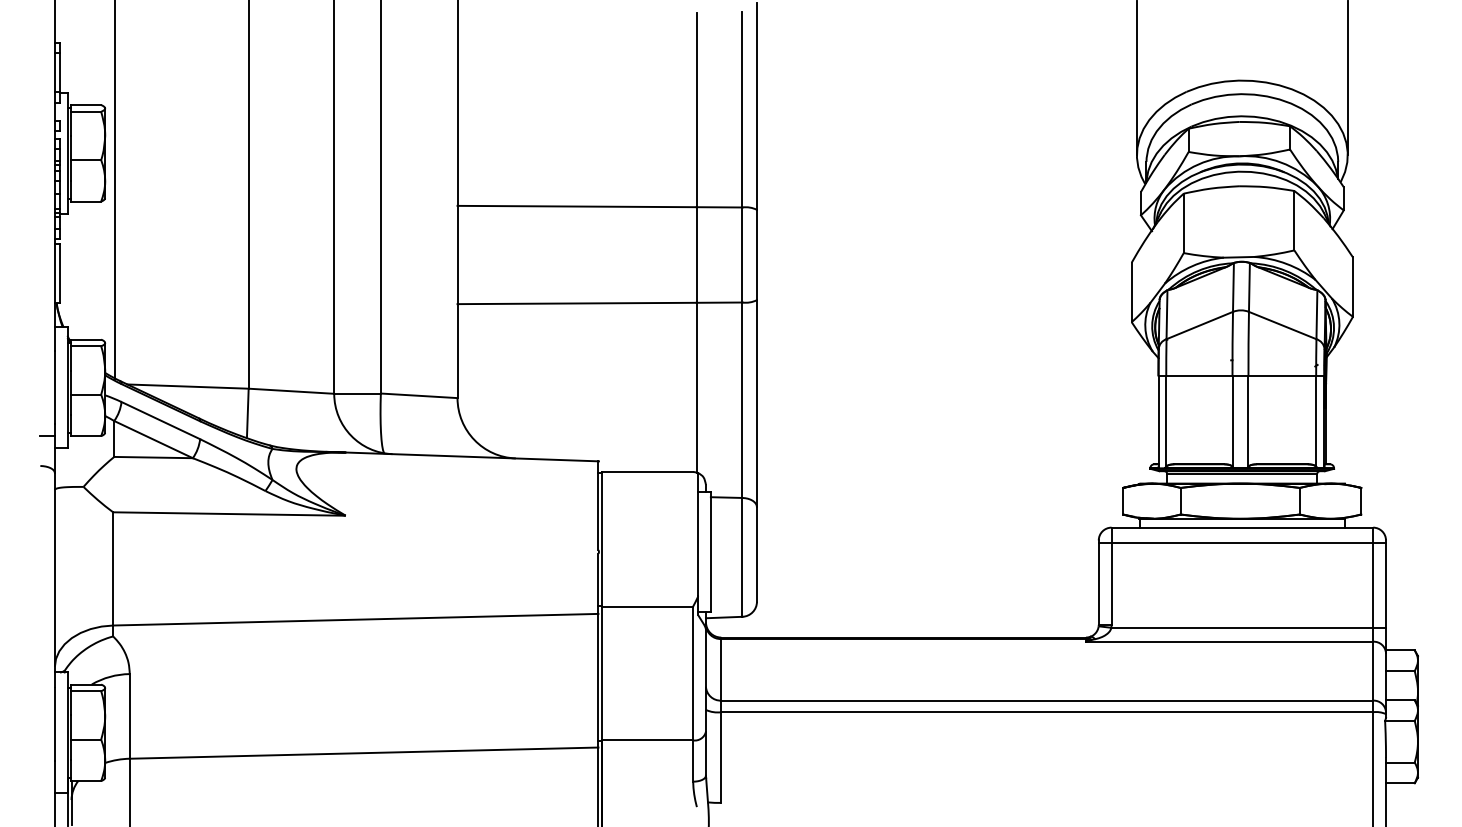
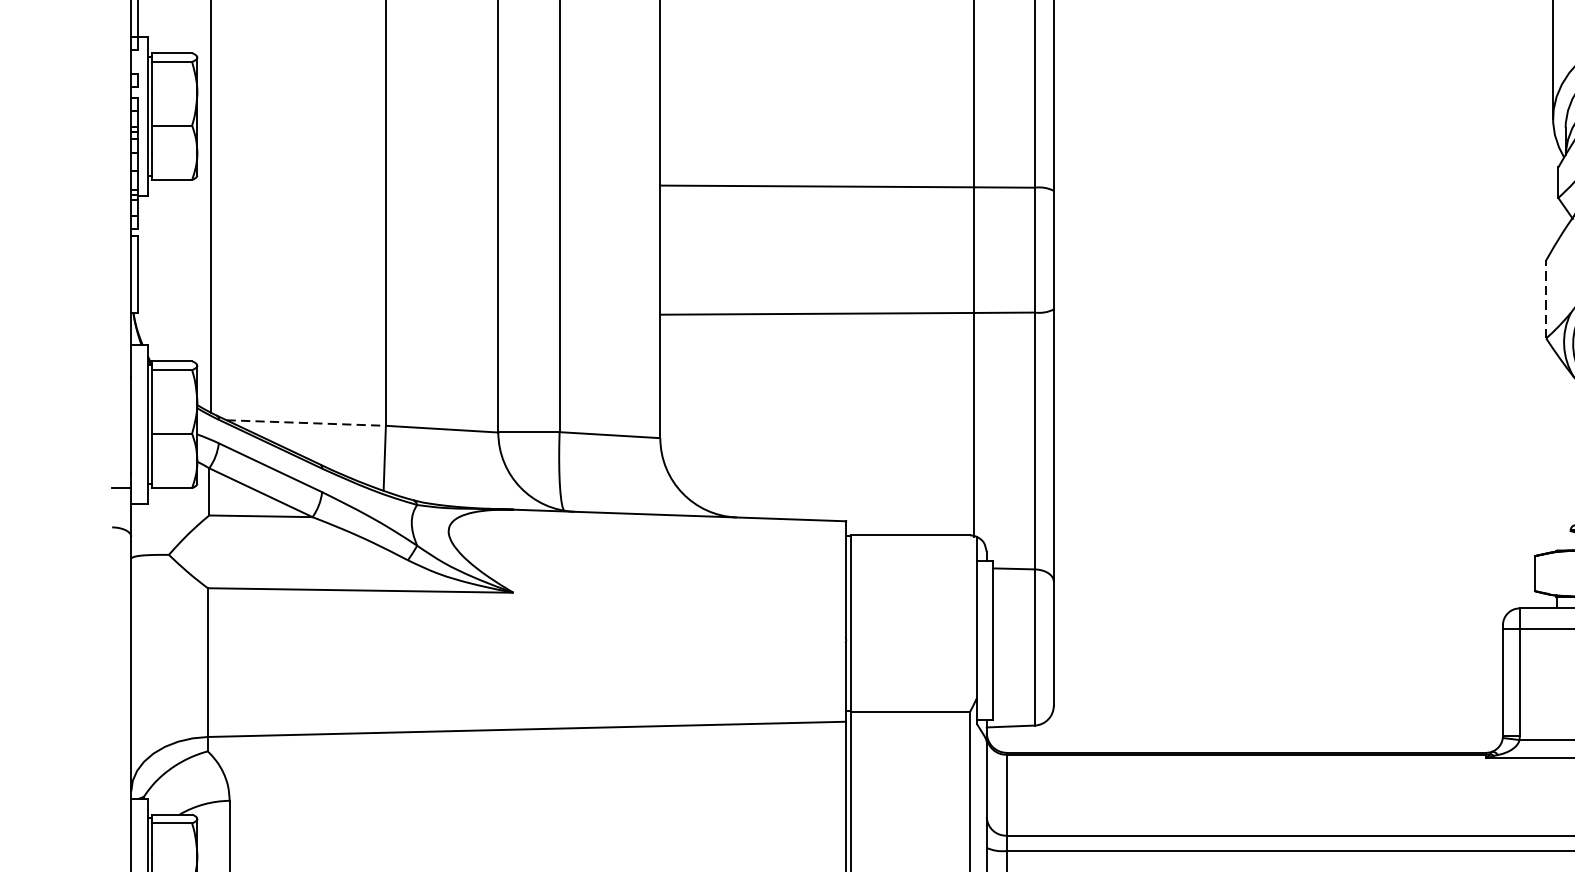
line: (1131, 292) -> (1545, 299), solid -> dashed
line: (188, 386) -> (306, 422), solid -> dashed

